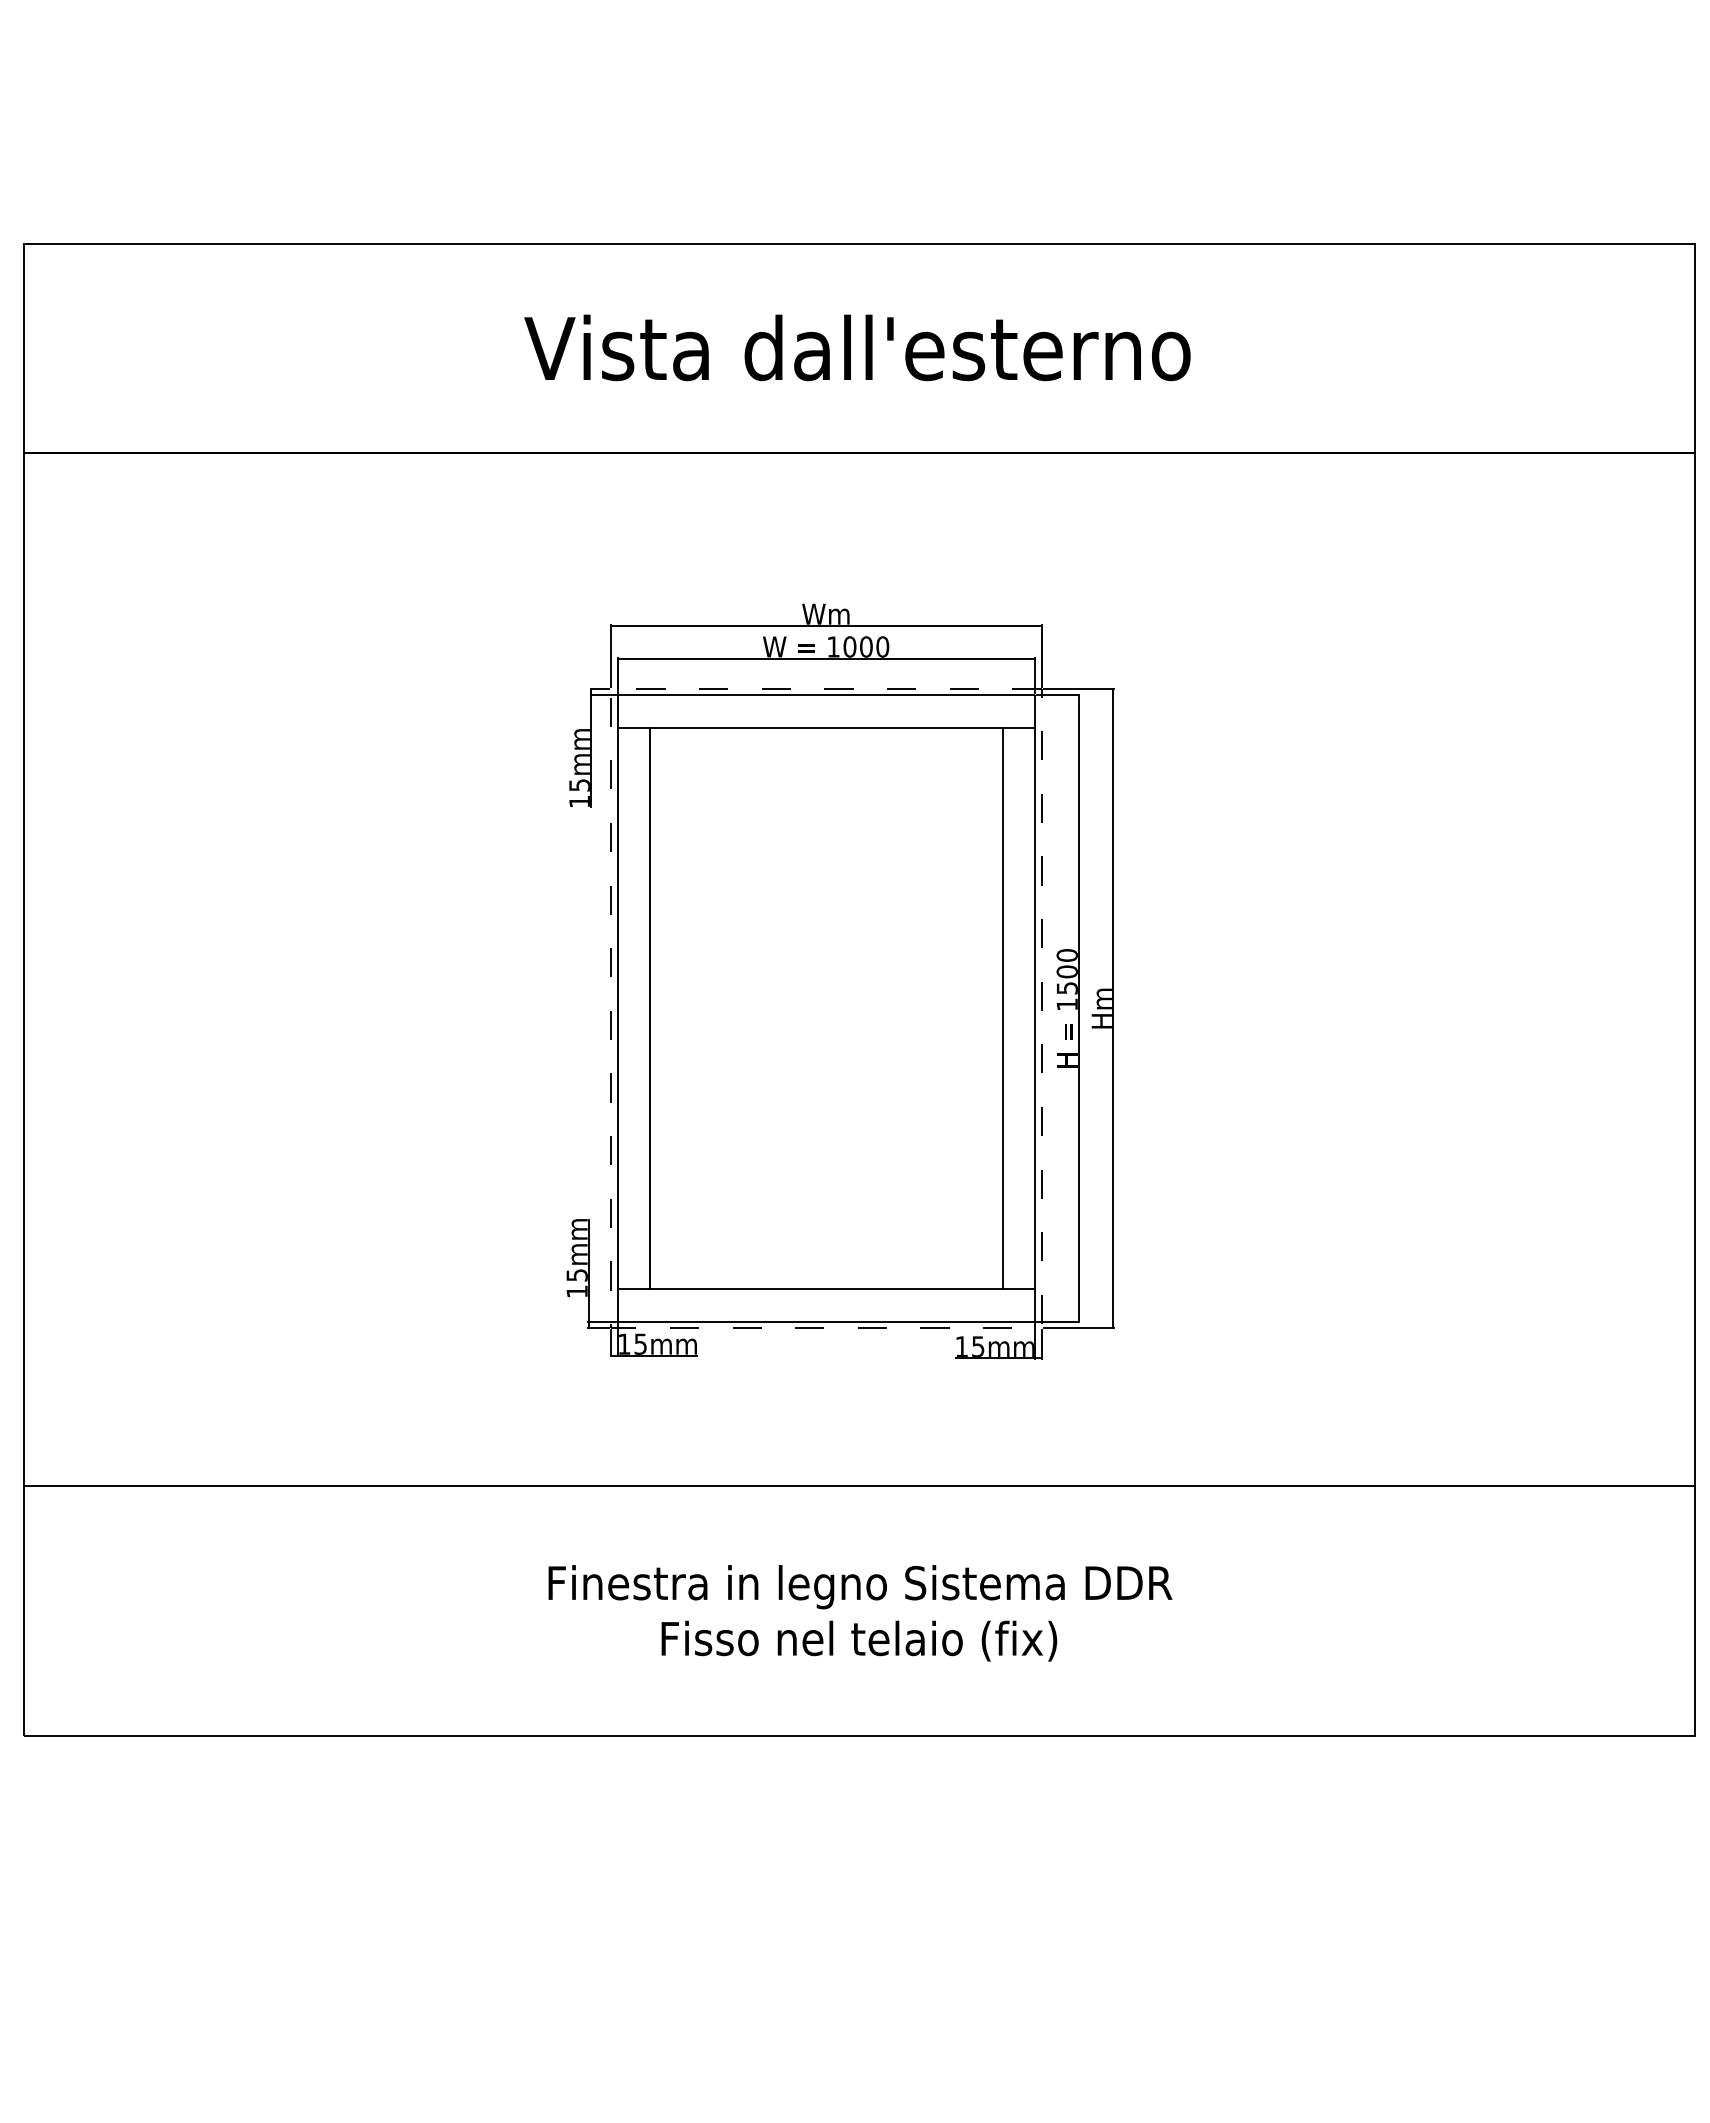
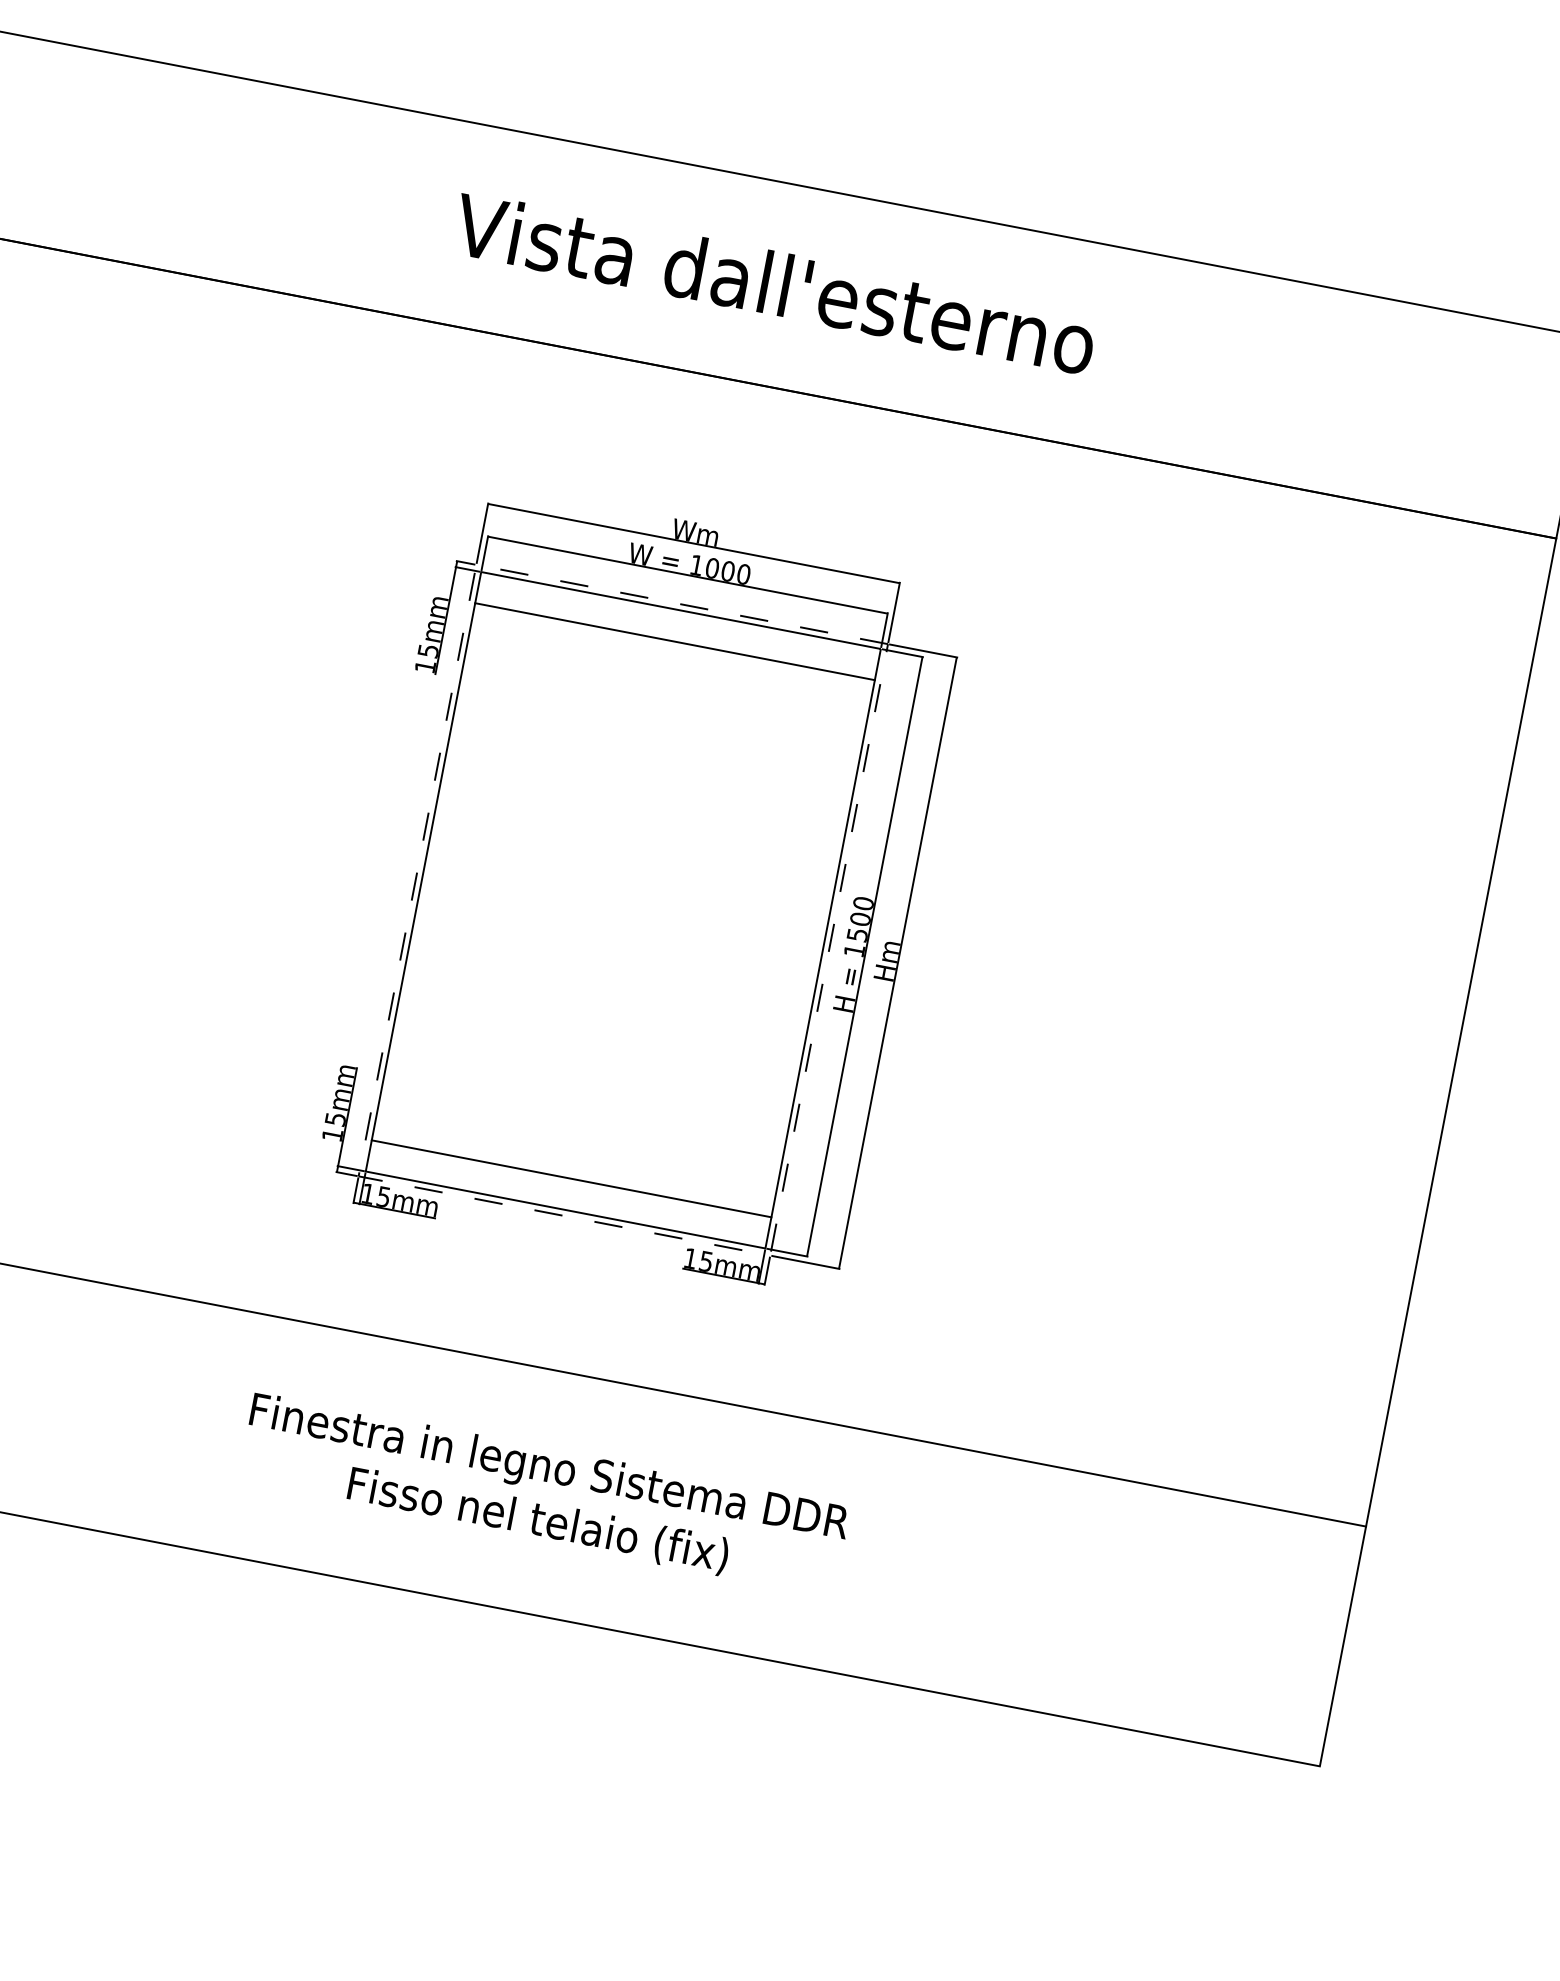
line: (650, 1008) -> (455, 877), removed
line: (1002, 1008) -> (791, 942), removed

